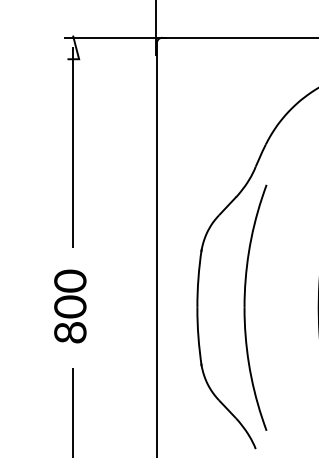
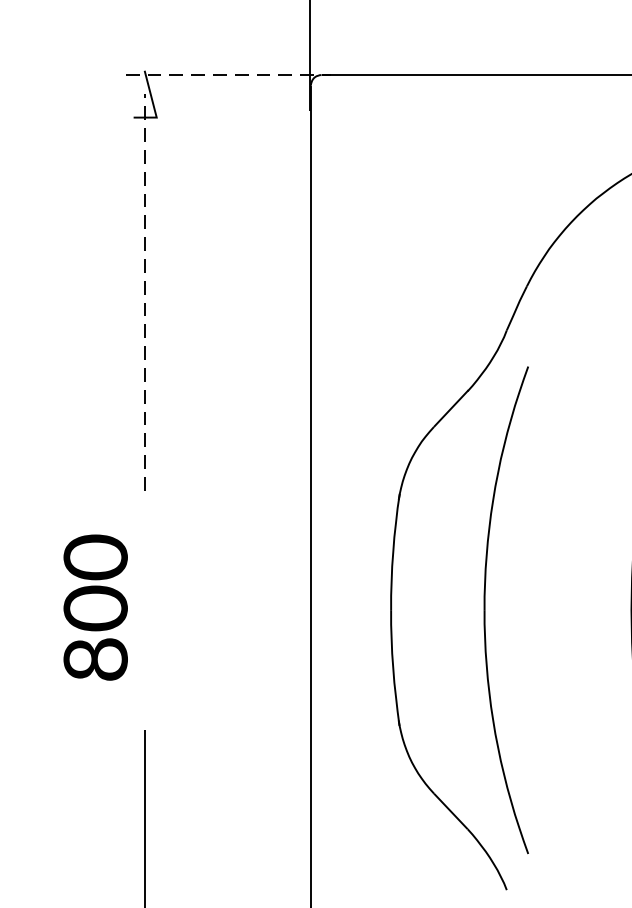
line: (115, 37) -> (228, 74), solid -> dashed
line: (73, 147) -> (145, 292), solid -> dashed
text: (70, 306) -> (96, 607), moved

